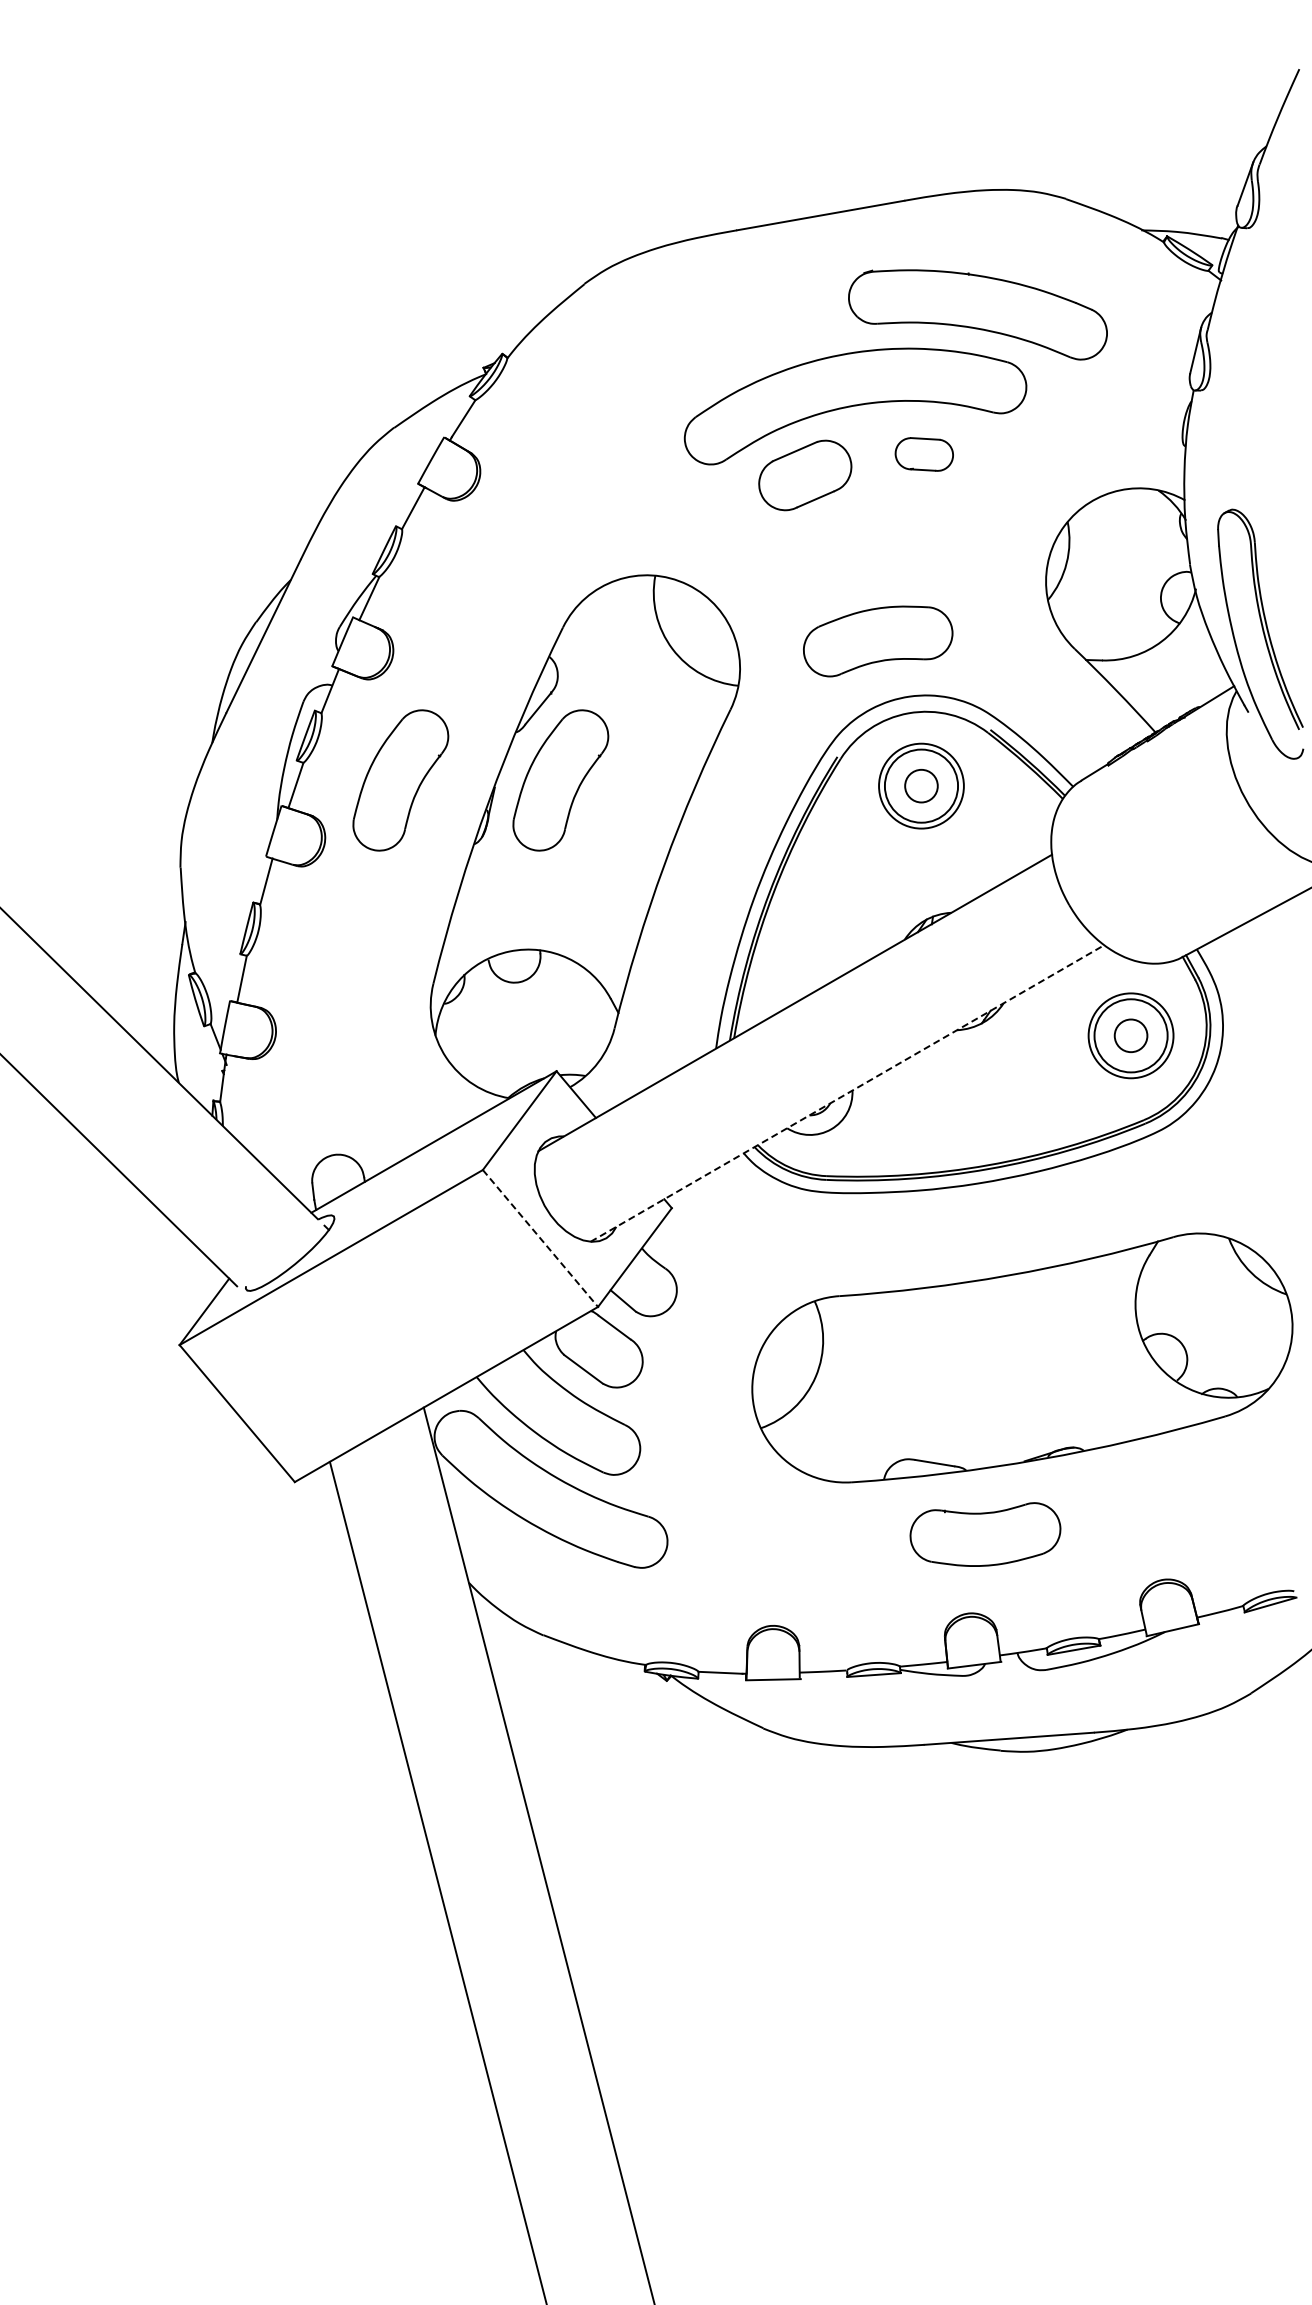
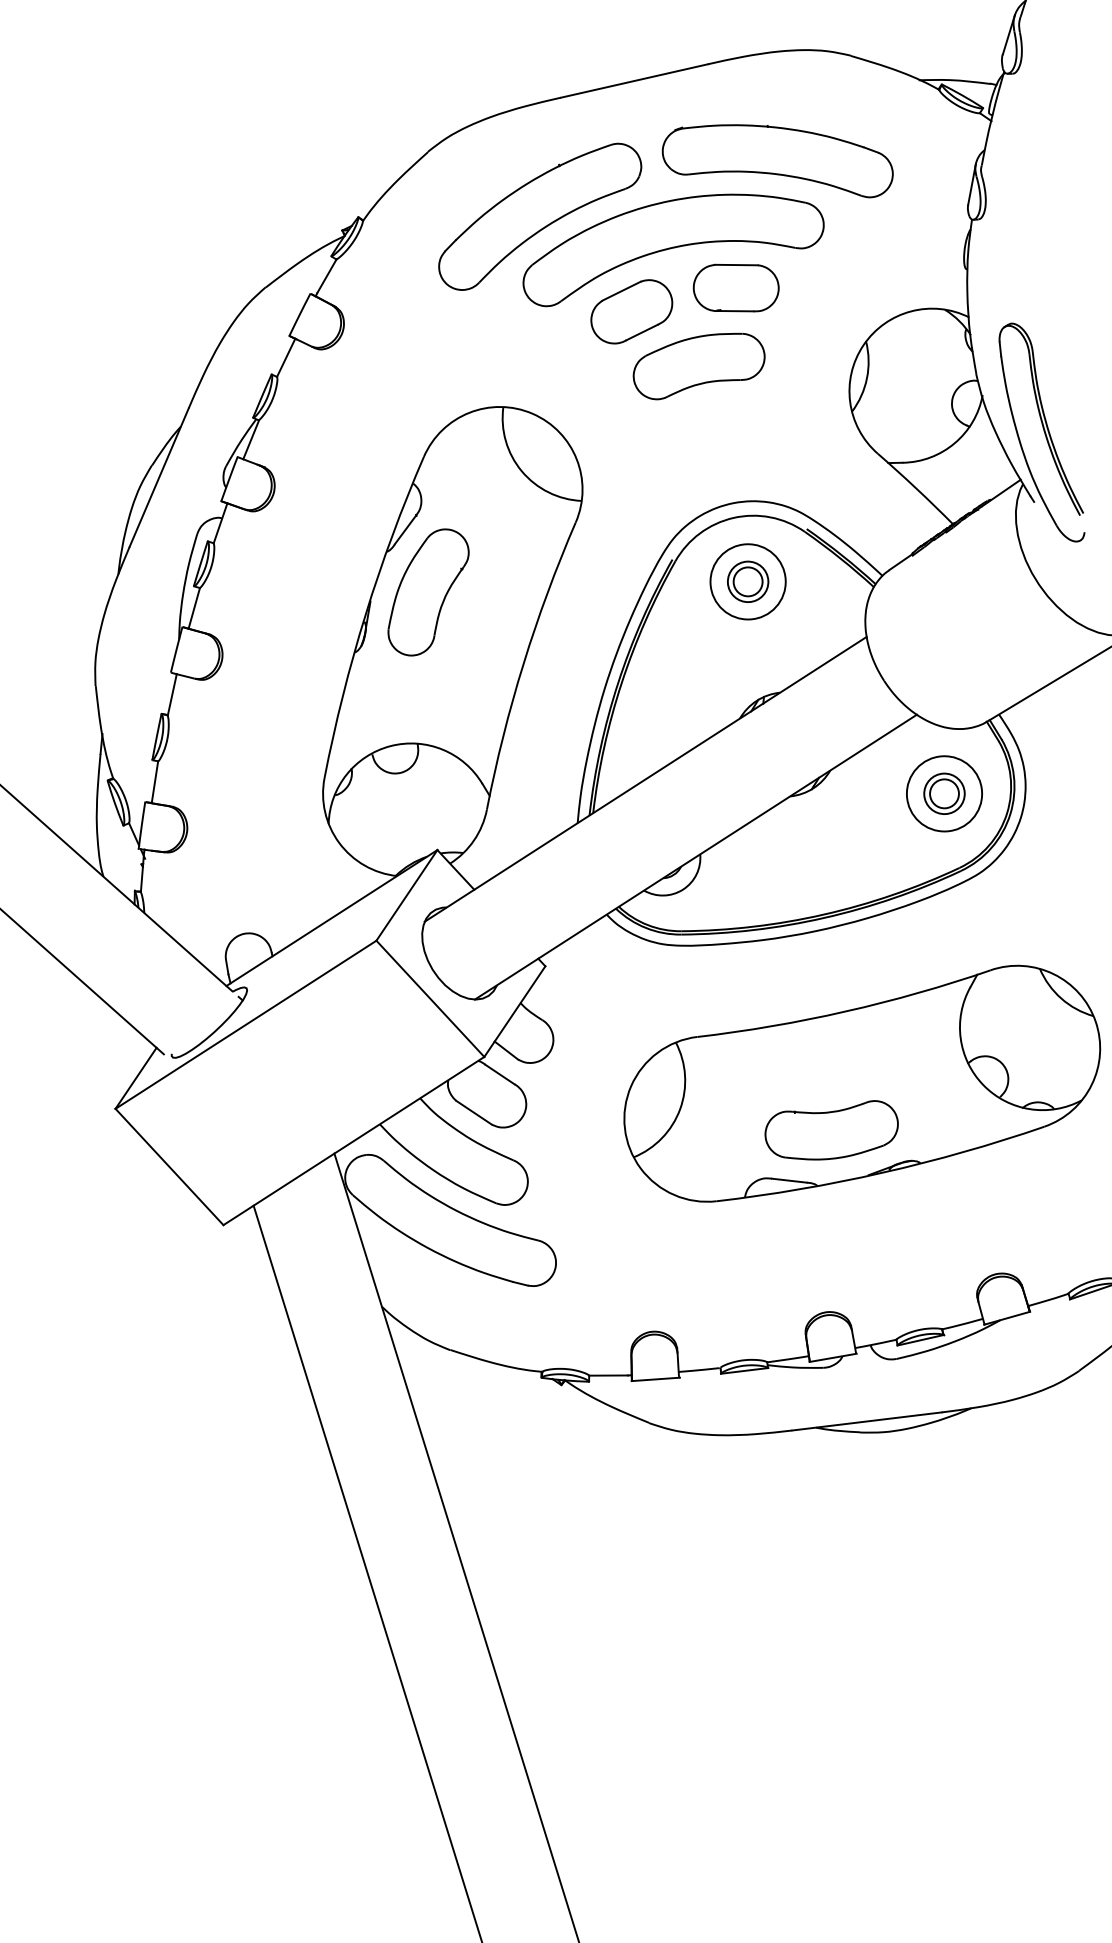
part: (706, 363) -> (539, 216), added
part: (924, 454) -> (736, 288), size x1.67
part: (878, 641) -> (699, 366), moved
part: (400, 780) -> (286, 599), removed
circle: (921, 786) -> (748, 582), size x0.62
circle: (1130, 1035) -> (943, 793), size x0.62
line: (847, 1093) -> (695, 857), dashed -> solid
line: (540, 1238) -> (430, 998), dashed -> solid
part: (985, 1534) -> (831, 1130), moved

